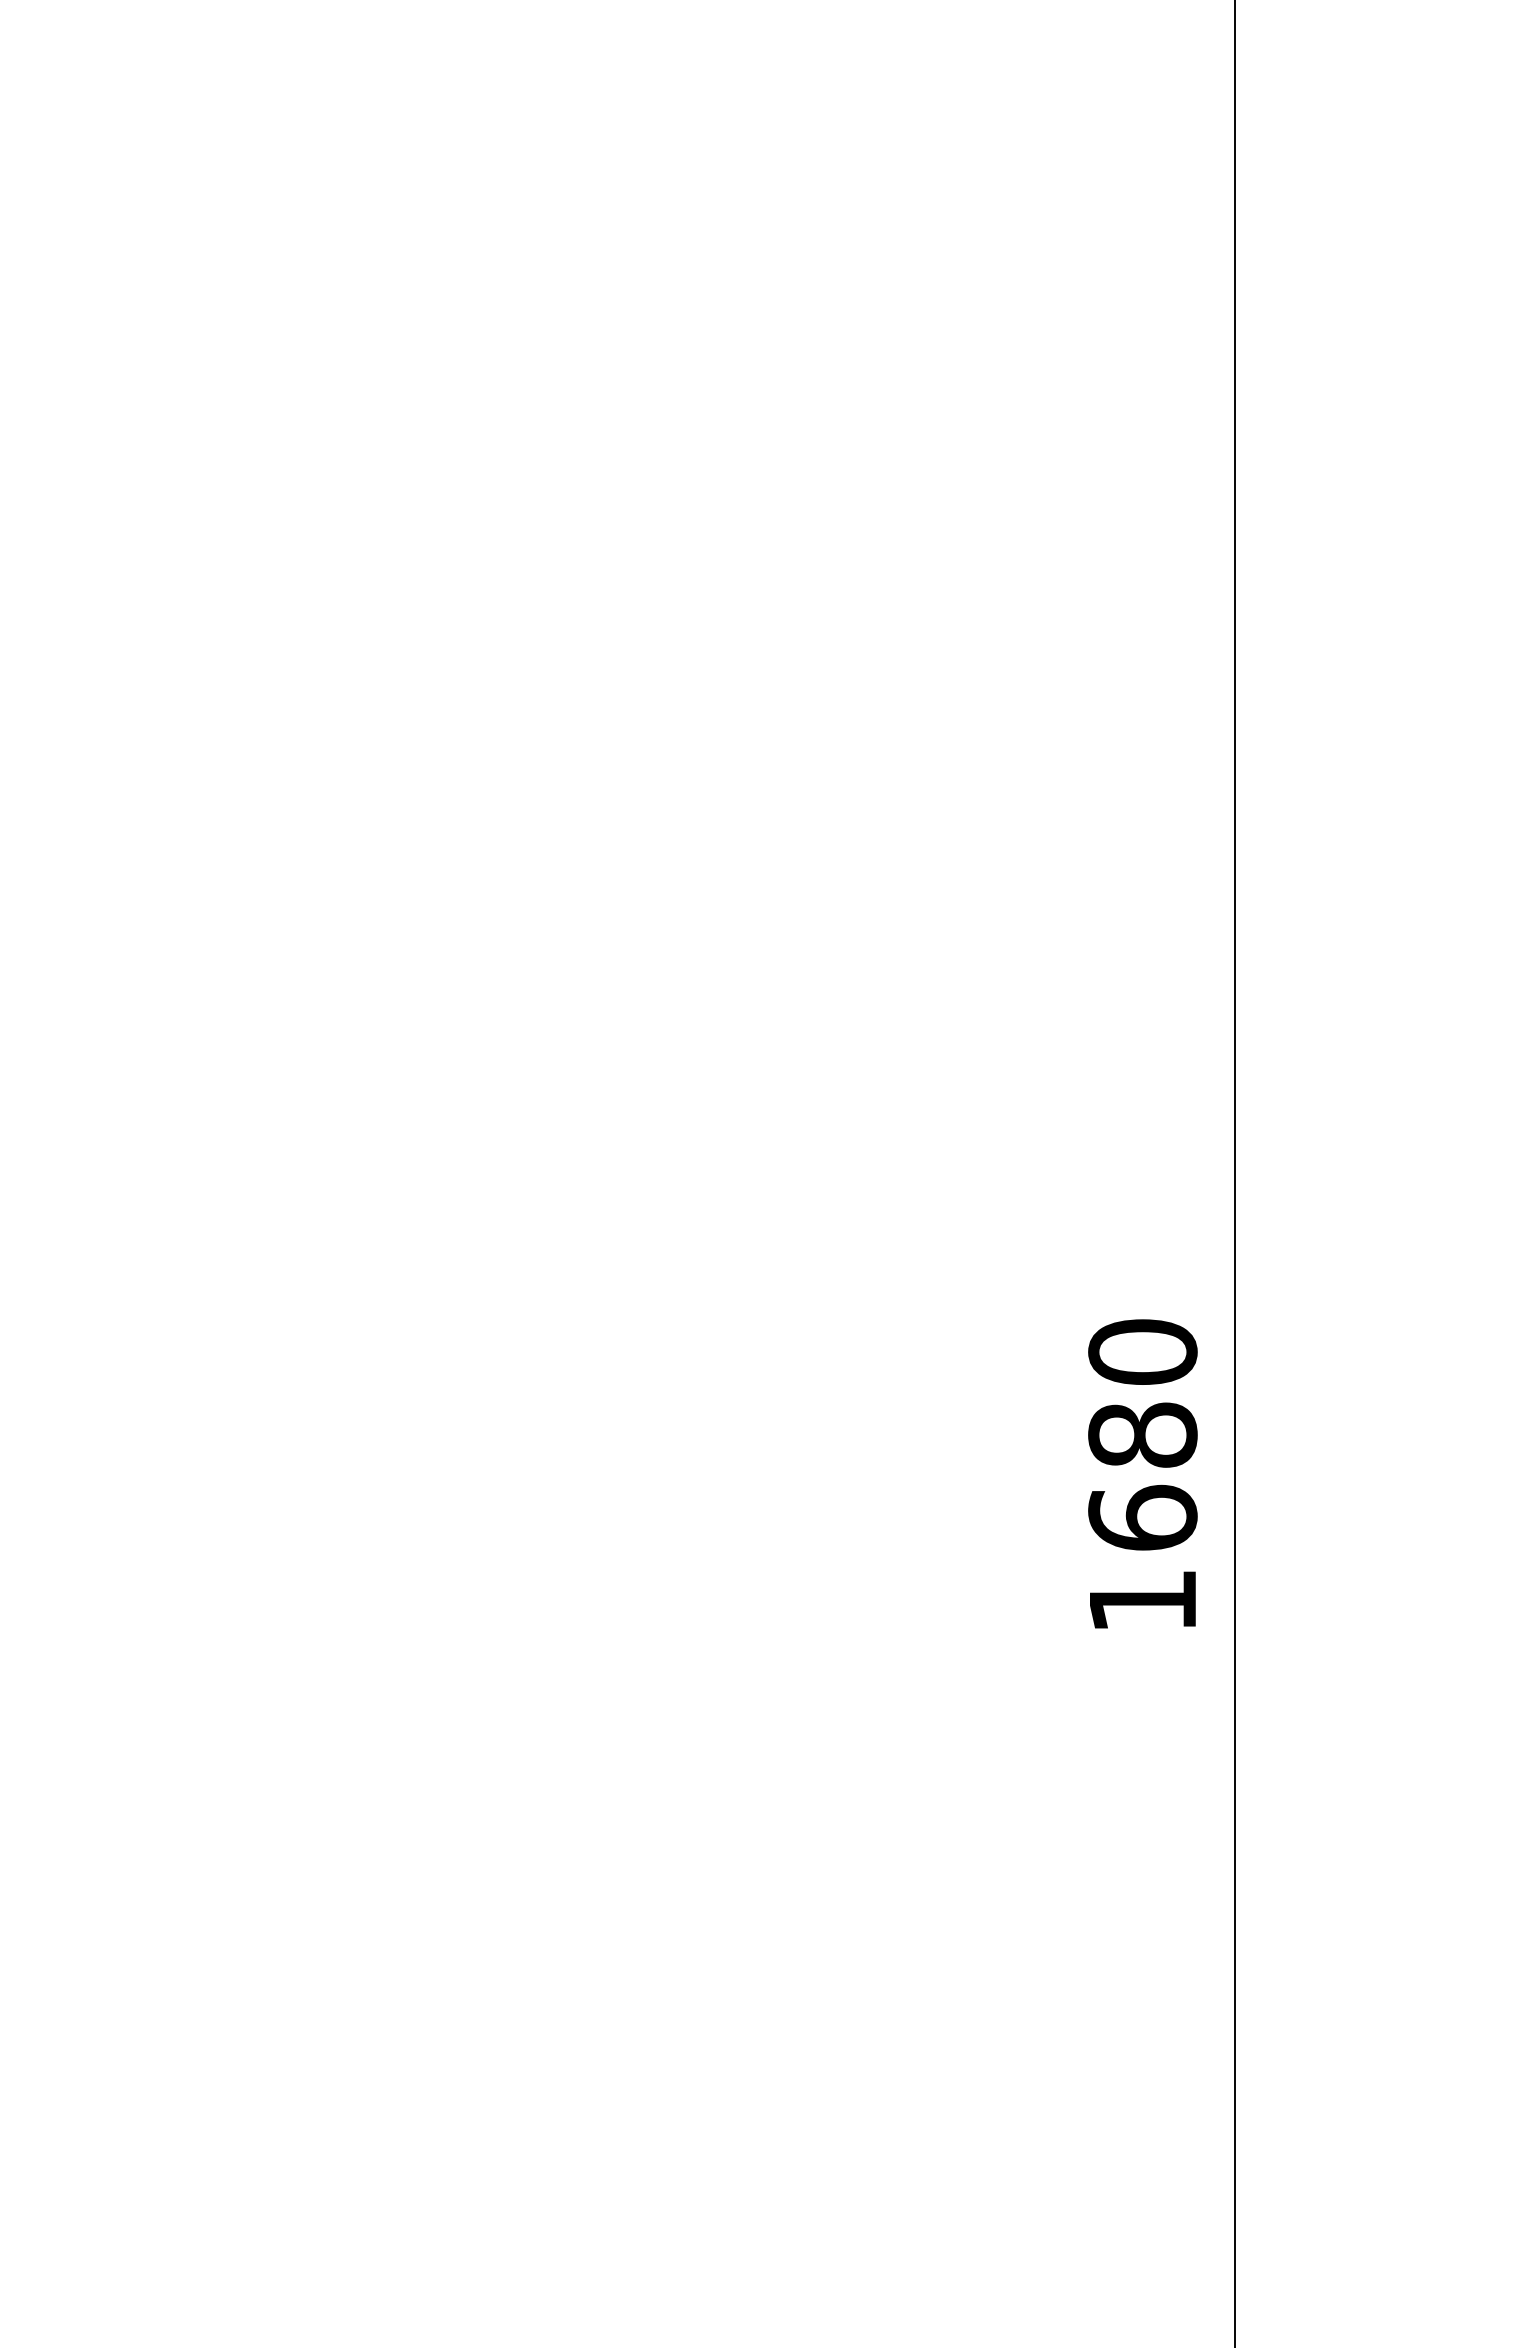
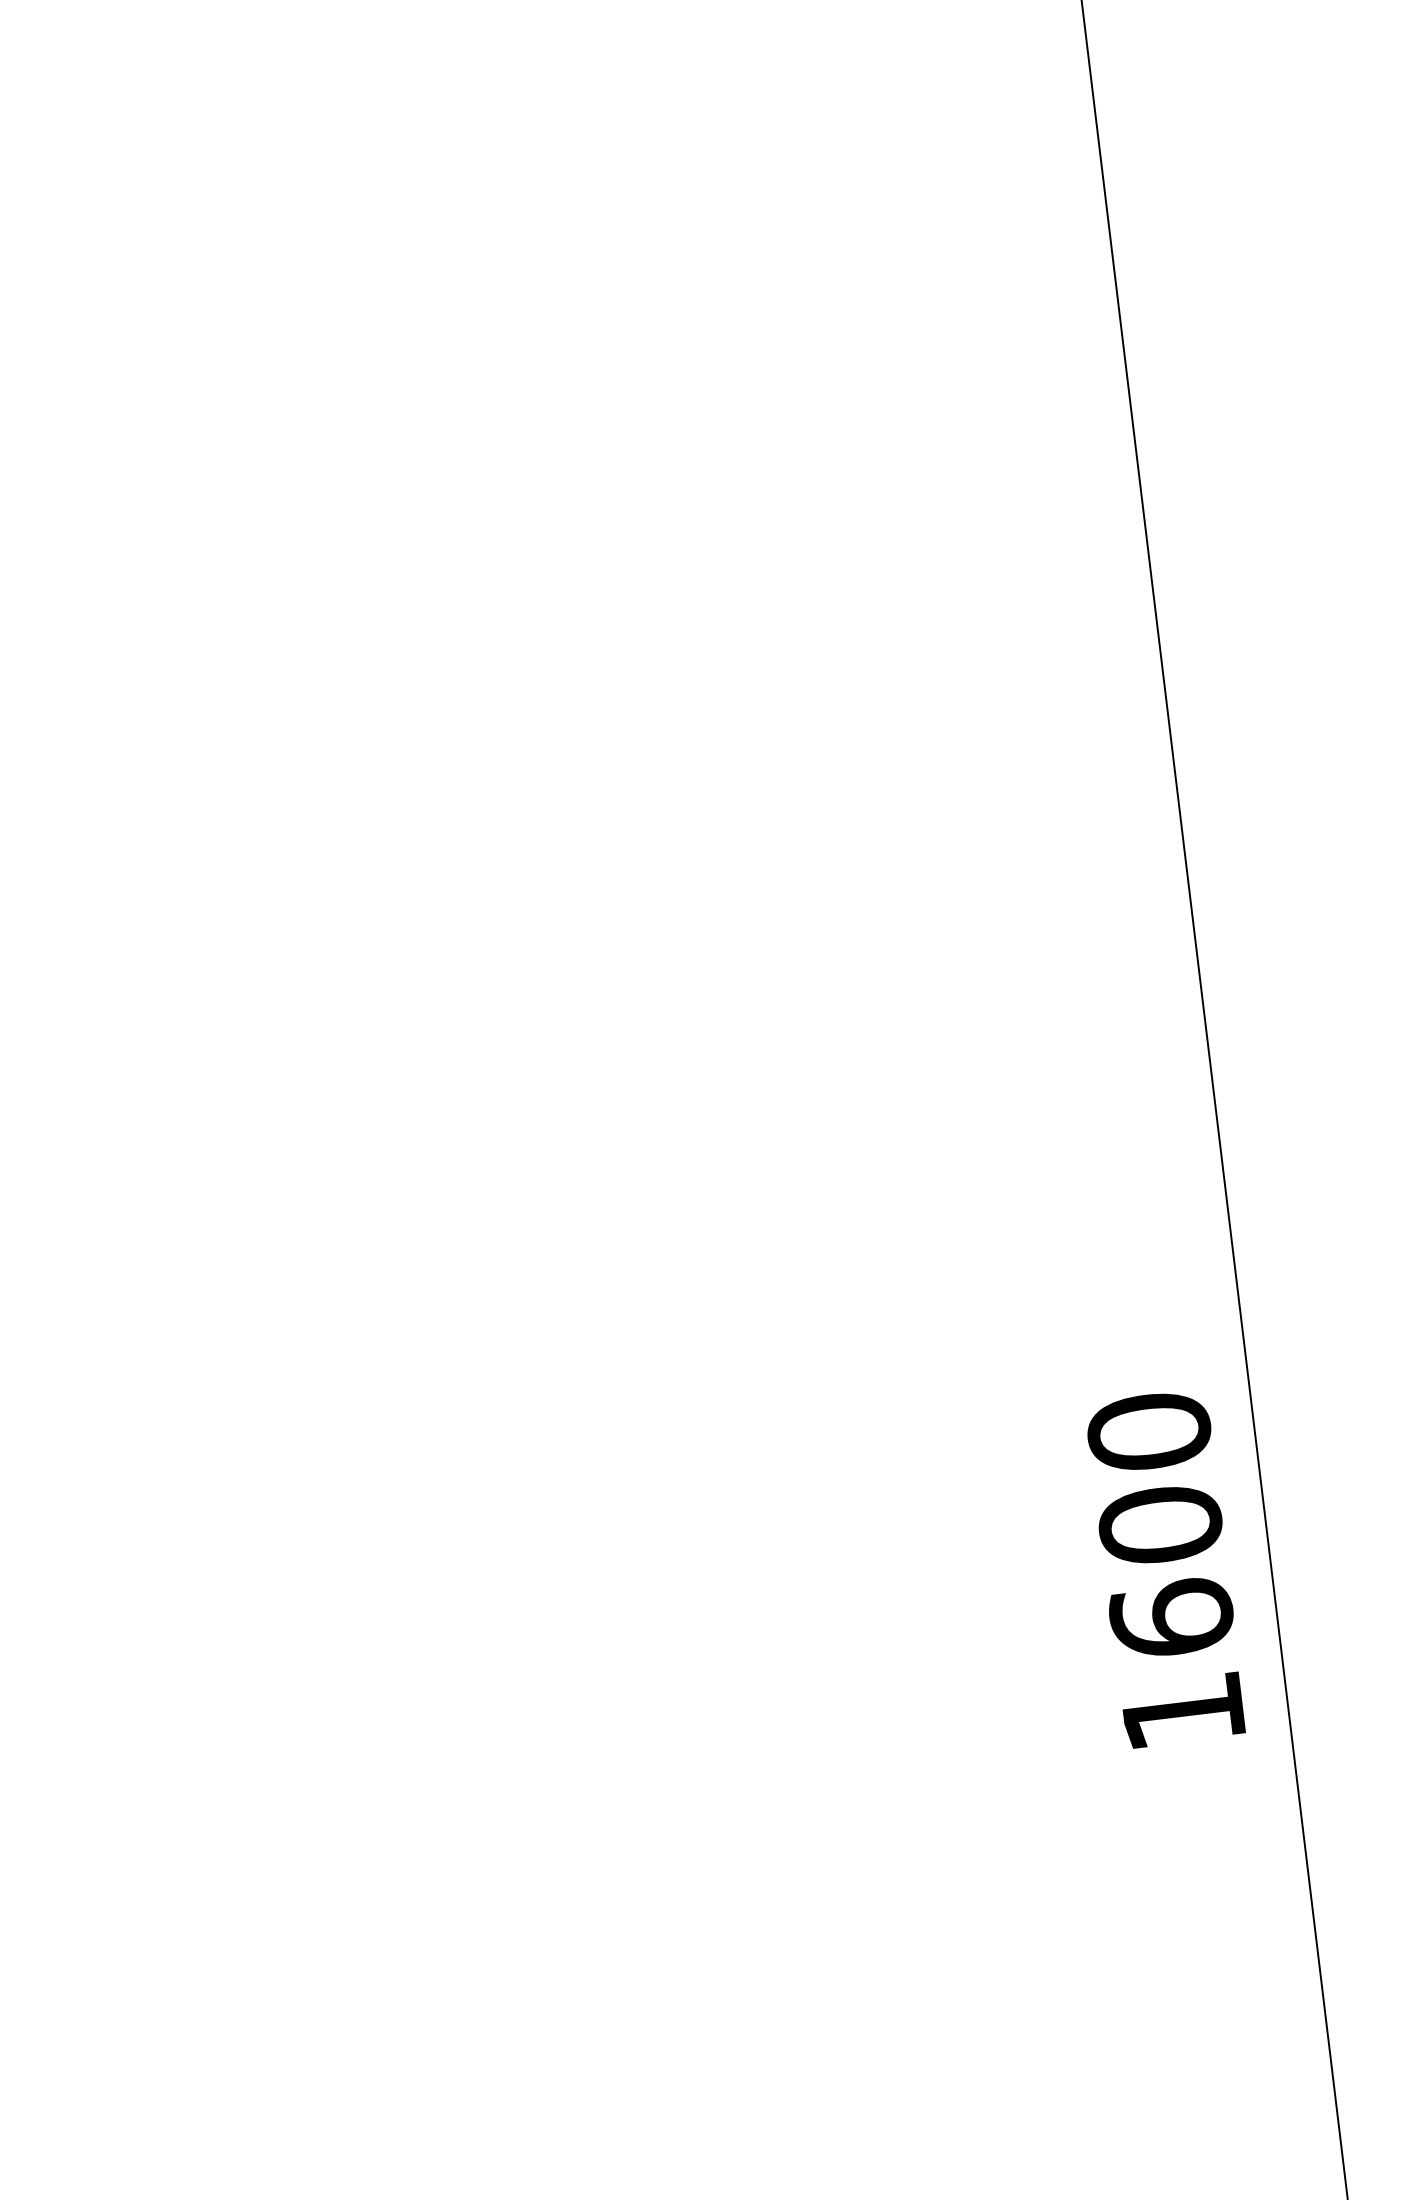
text: (1142, 1434) -> (1160, 1524), 1680 -> 1600

